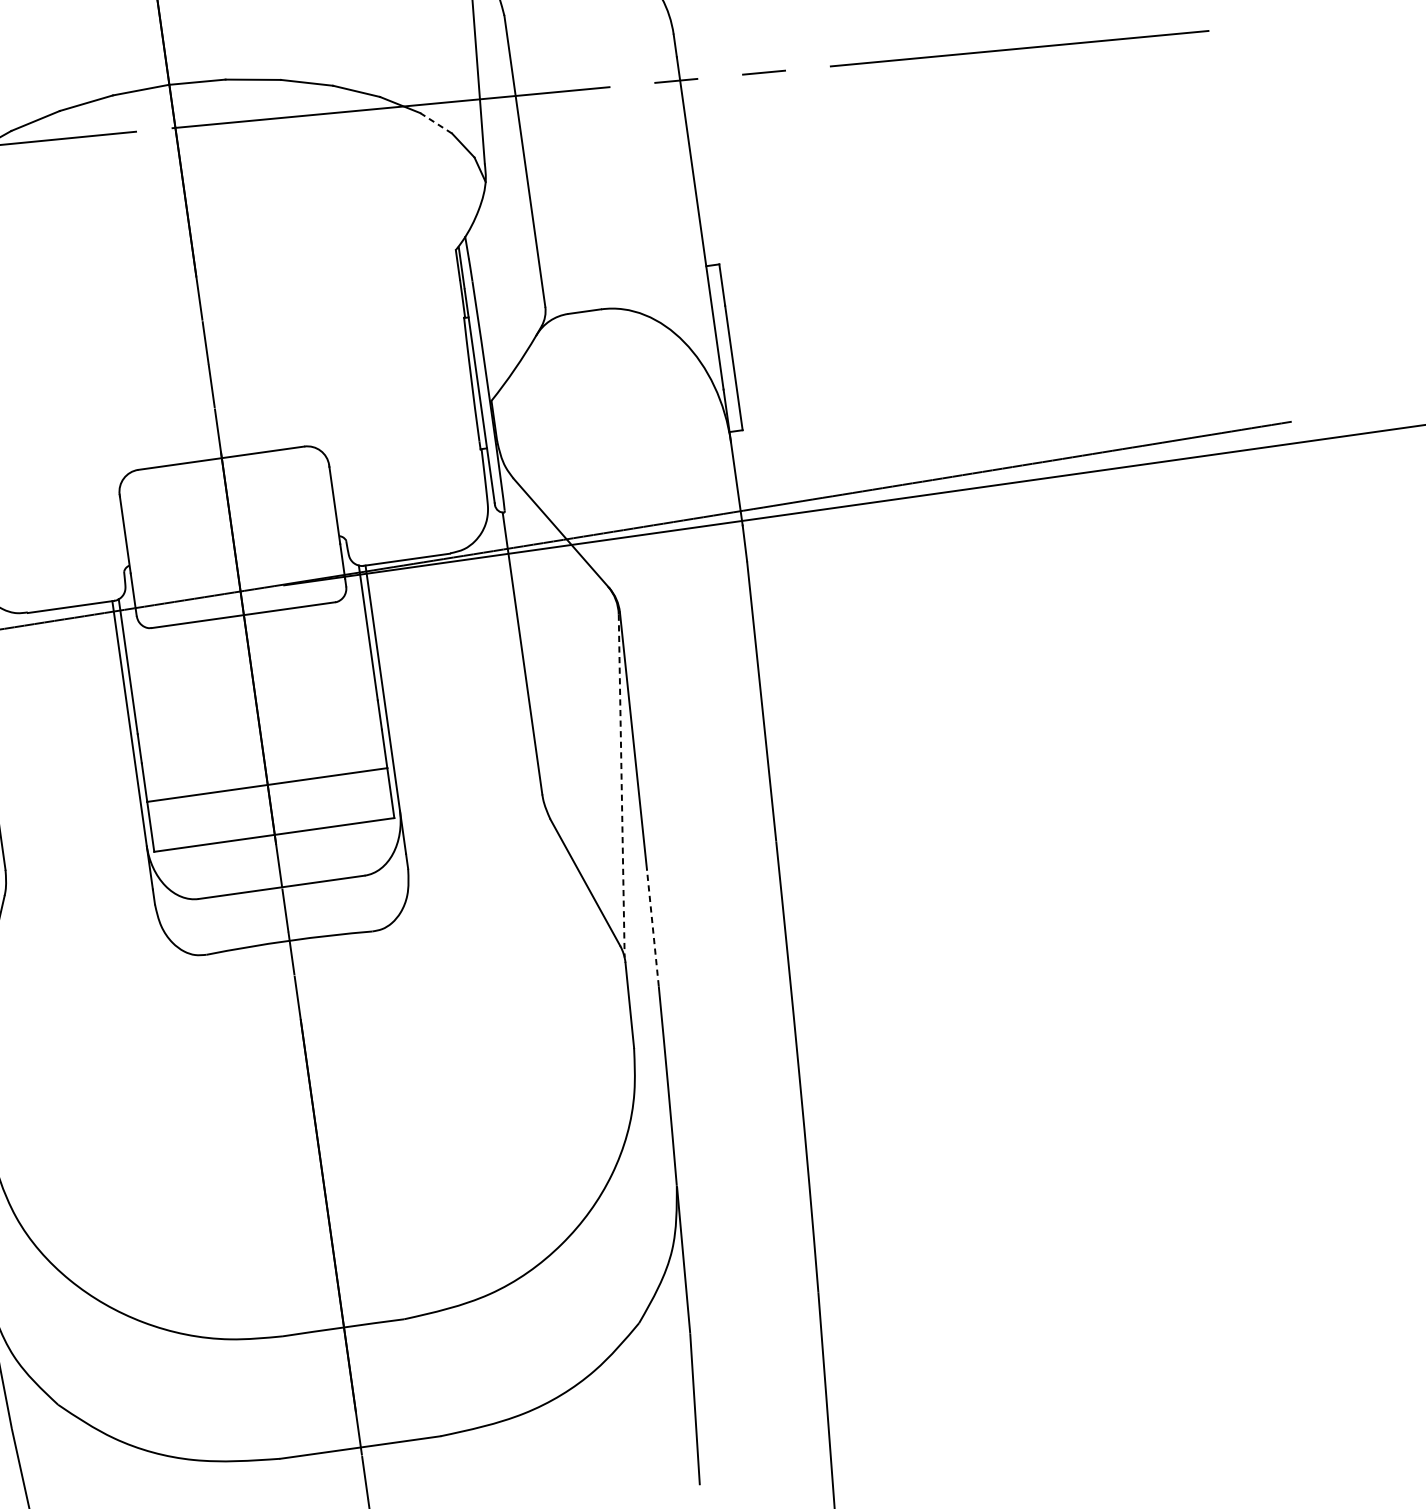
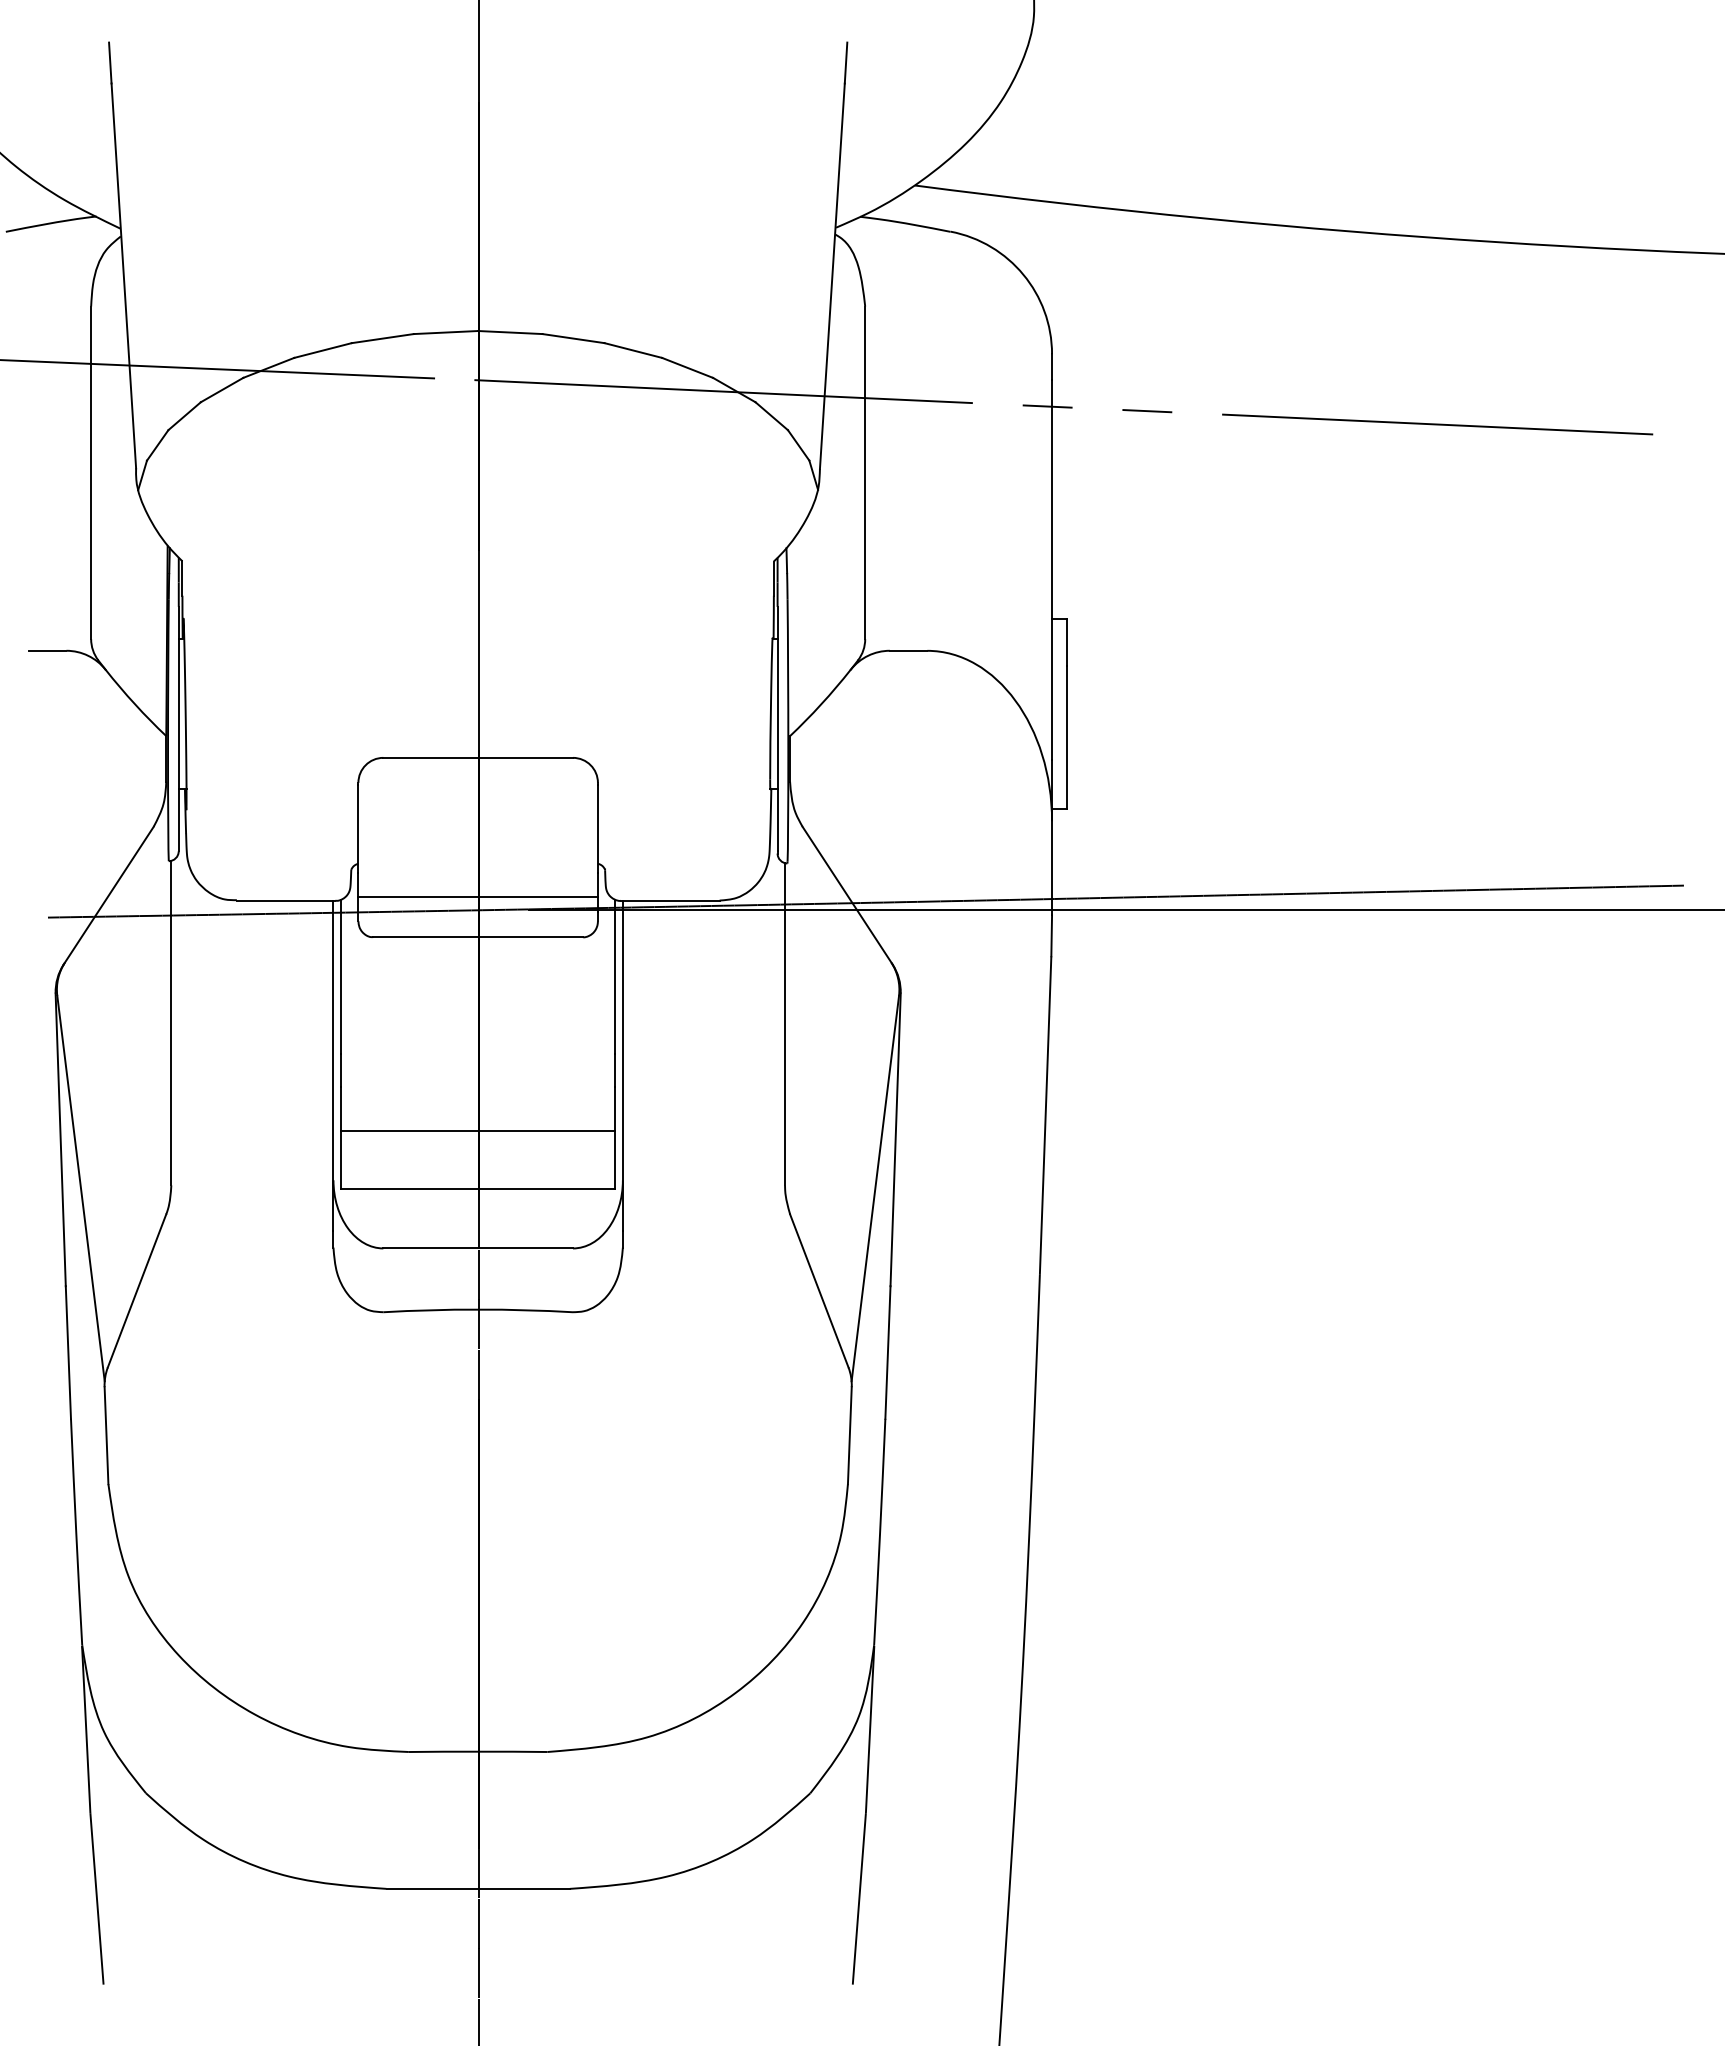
line: (435, 122) -> (771, 415), dashed -> solid
line: (237, 580) -> (477, 897), added
line: (621, 786) -> (875, 1189), dashed -> solid
line: (652, 928) -> (887, 1352), dashed -> solid

